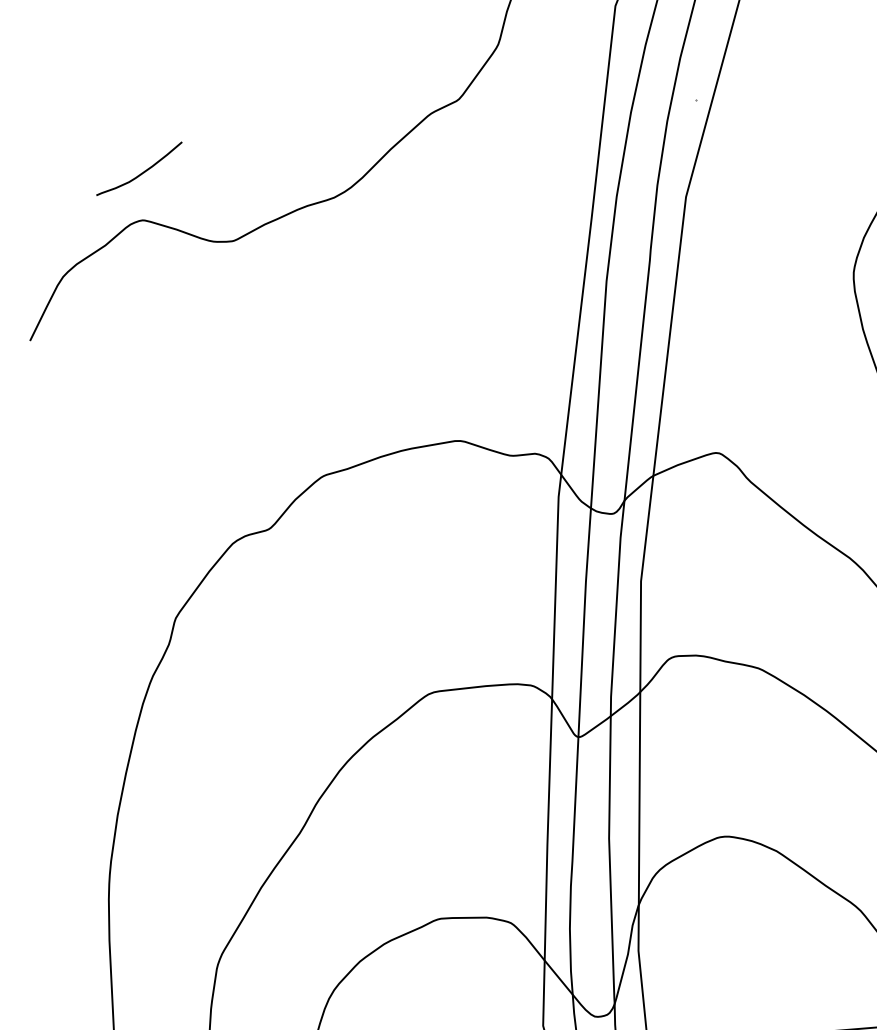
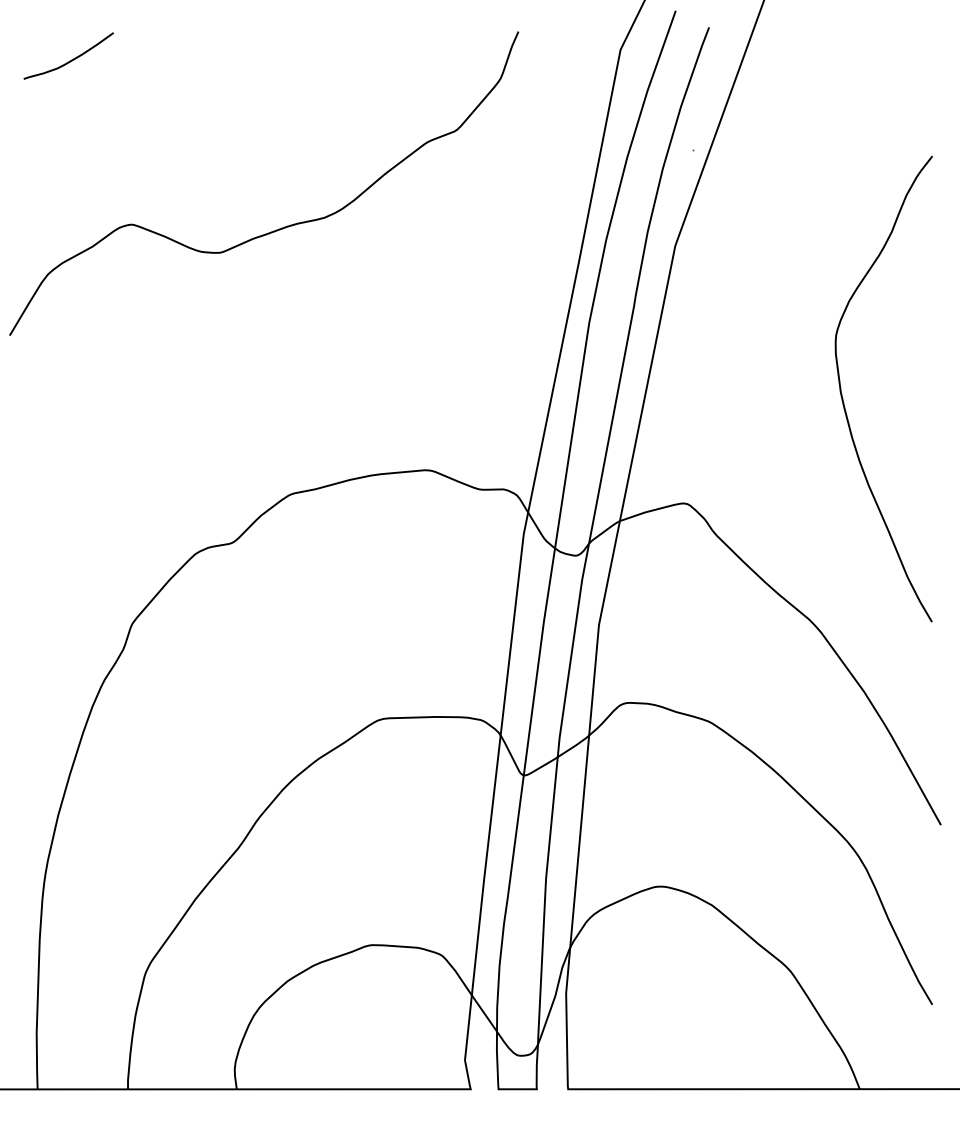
curve: (142, 172) -> (71, 59), moved

